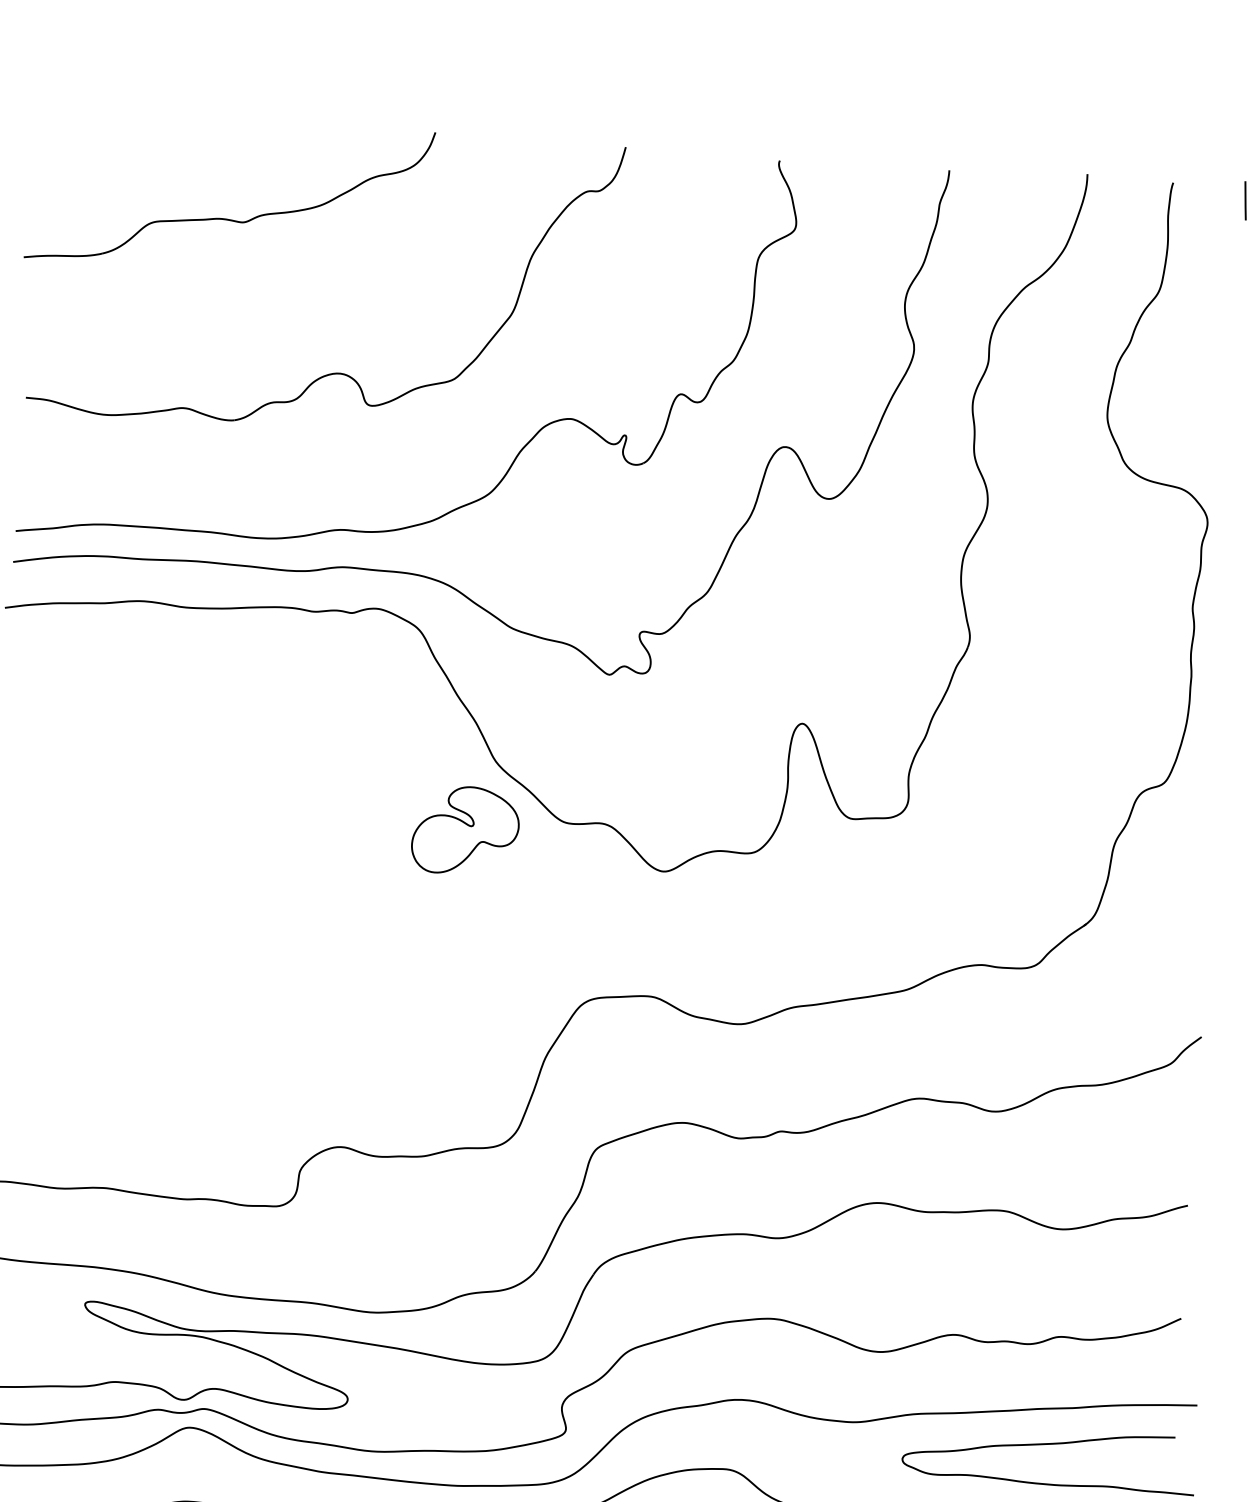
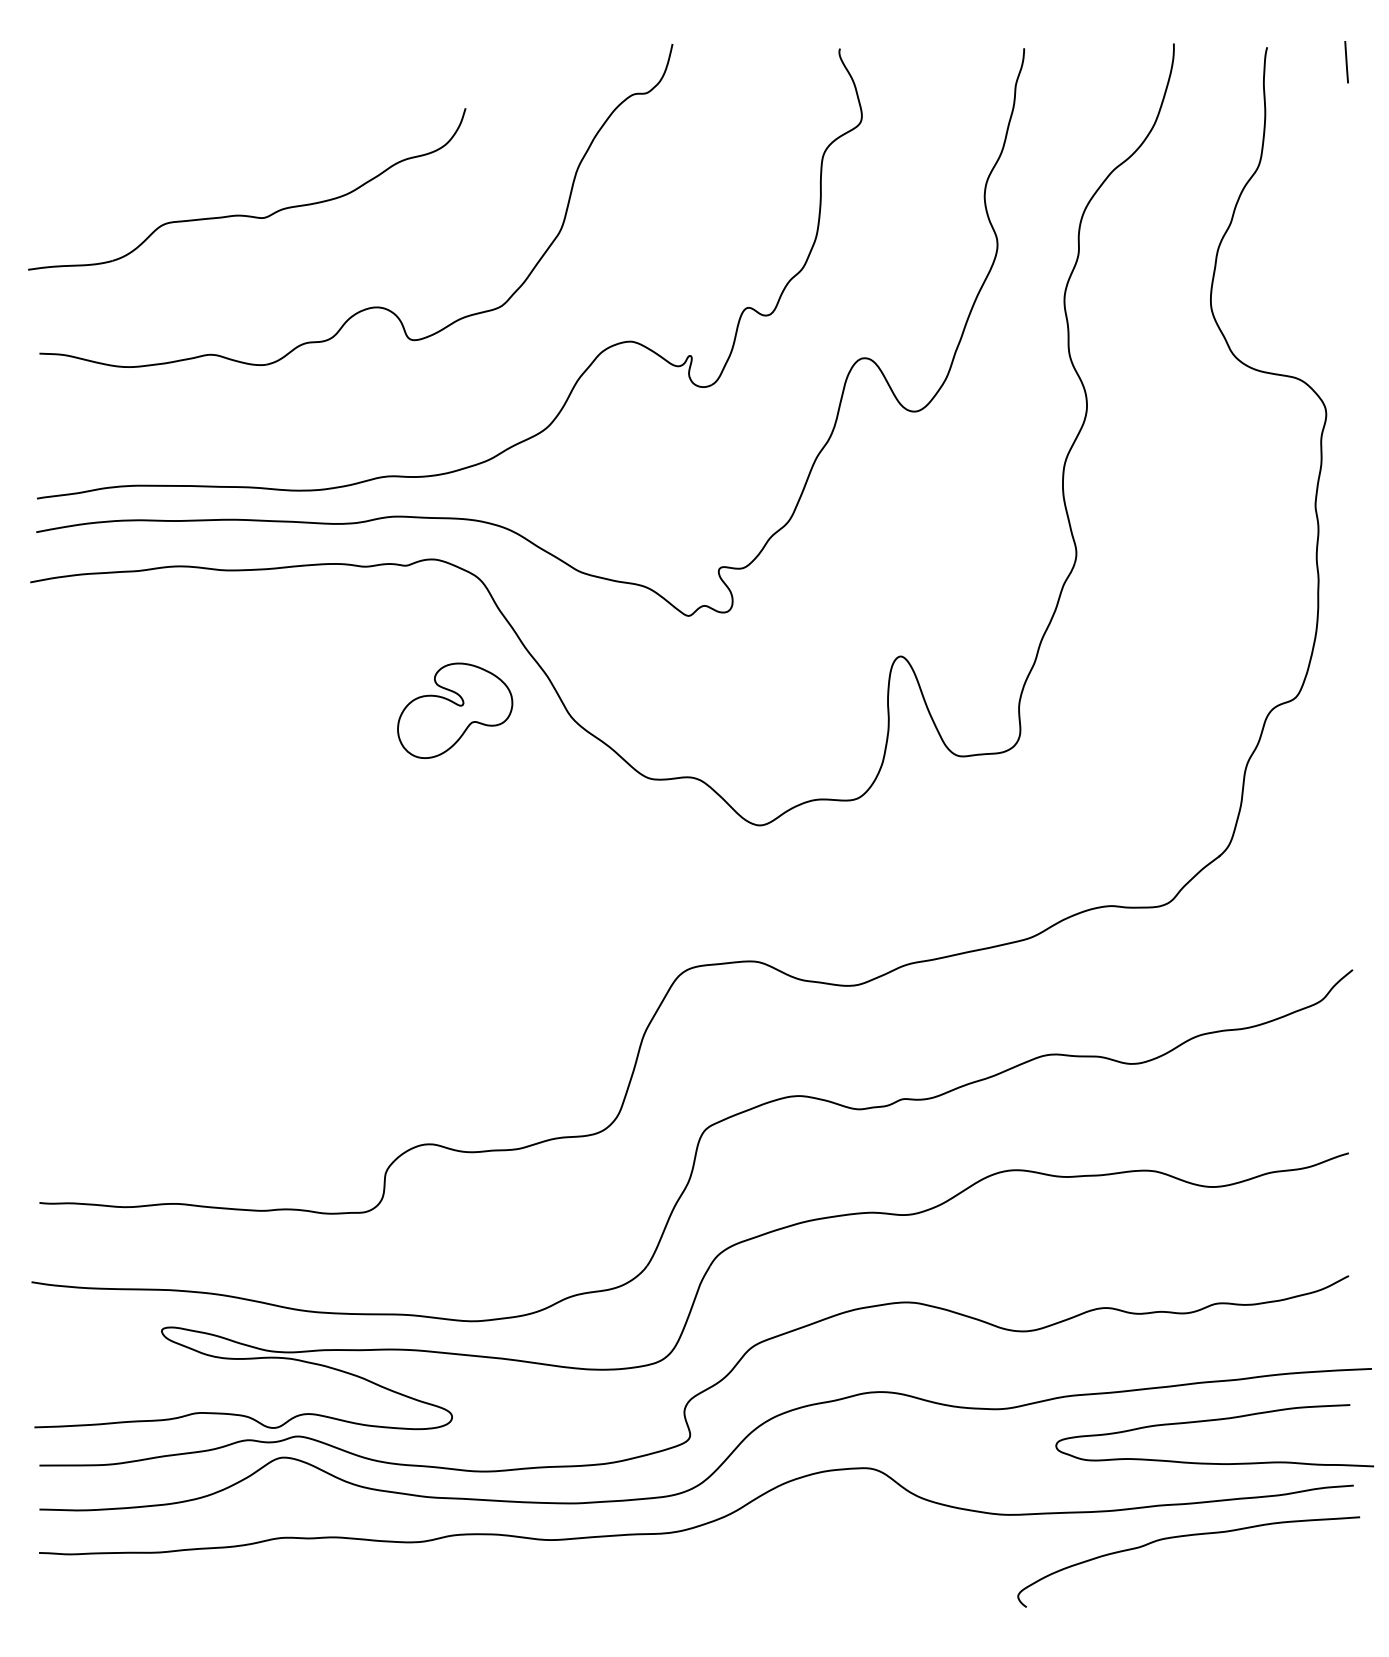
part: (225, 218) -> (243, 214), moved
part: (465, 830) -> (455, 710), moved

